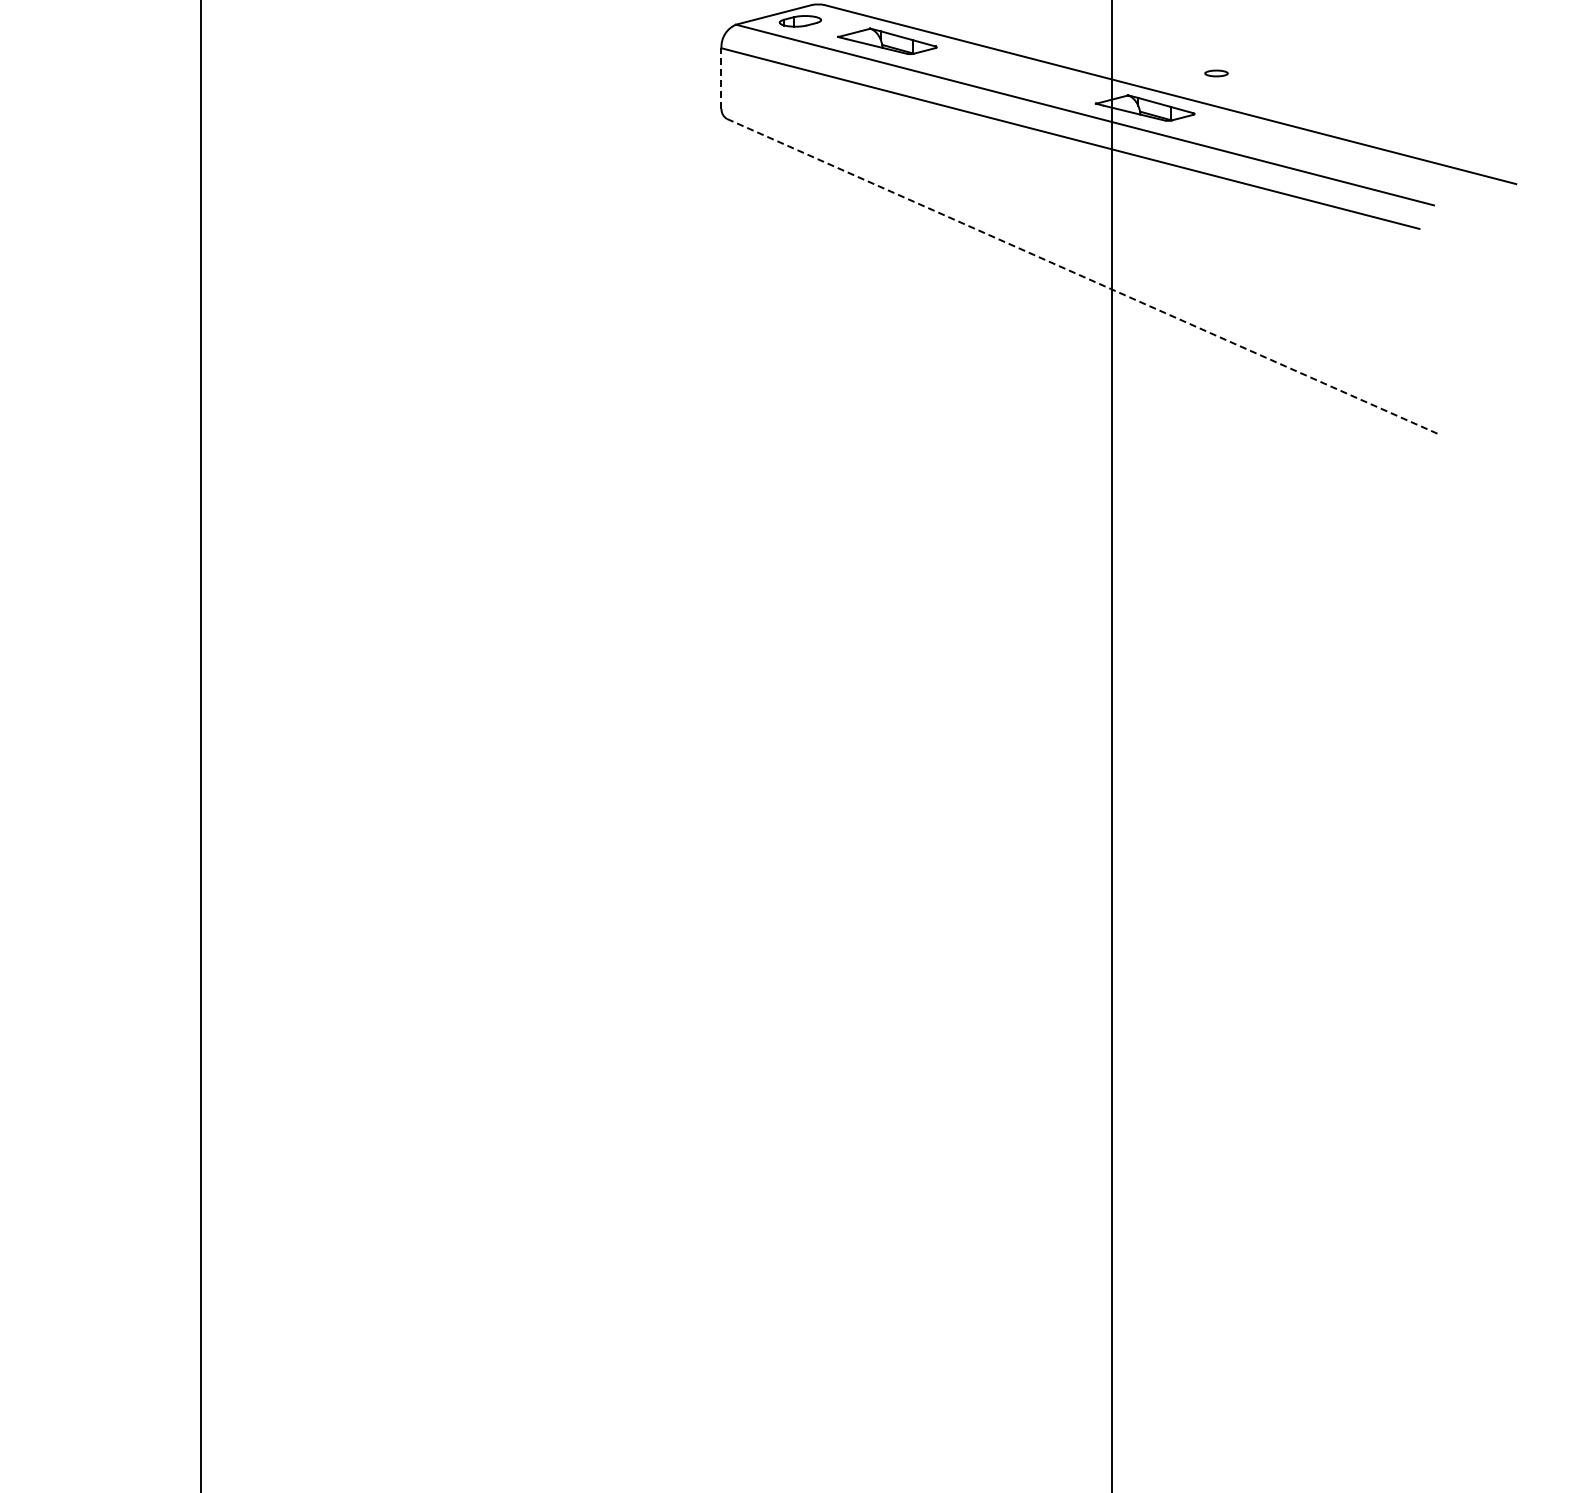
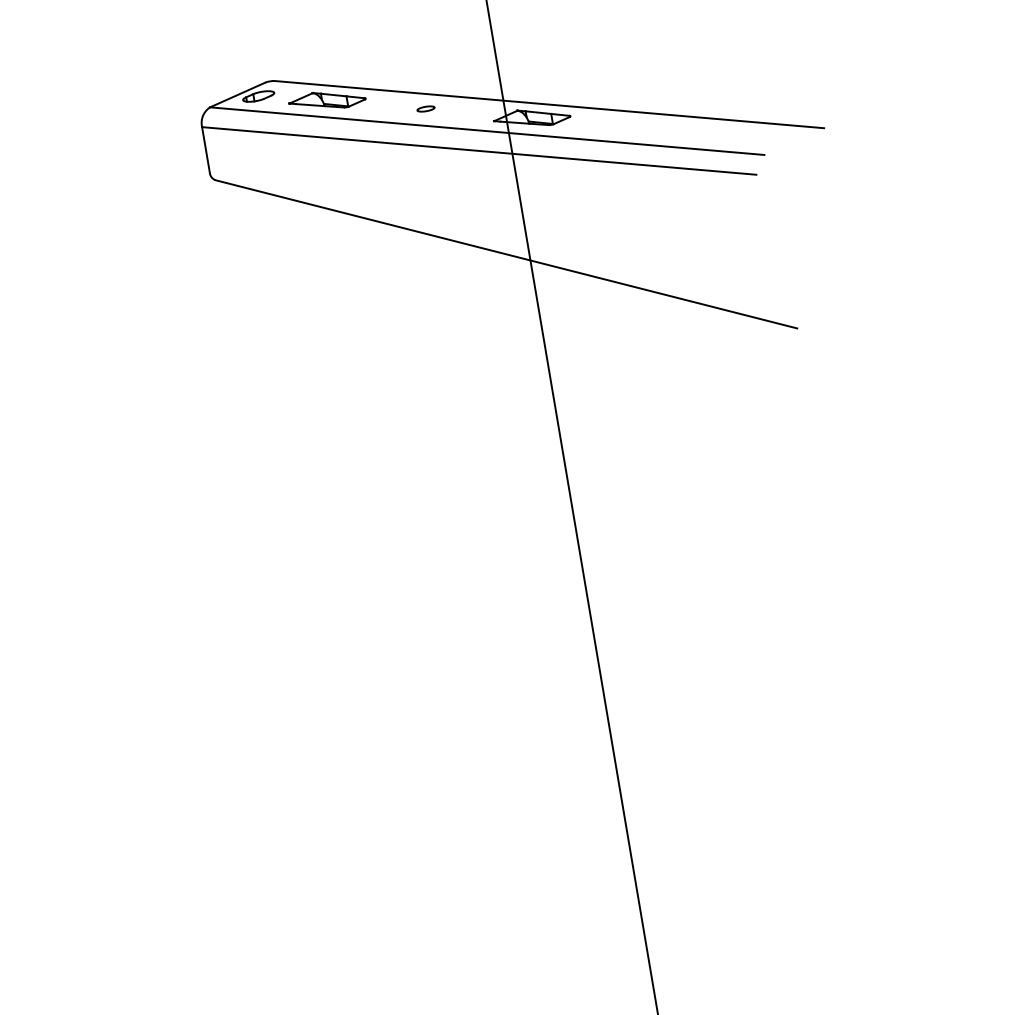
part: (1216, 73) -> (425, 109), moved
line: (721, 78) -> (206, 150), dashed -> solid
line: (1083, 276) -> (506, 254), dashed -> solid

